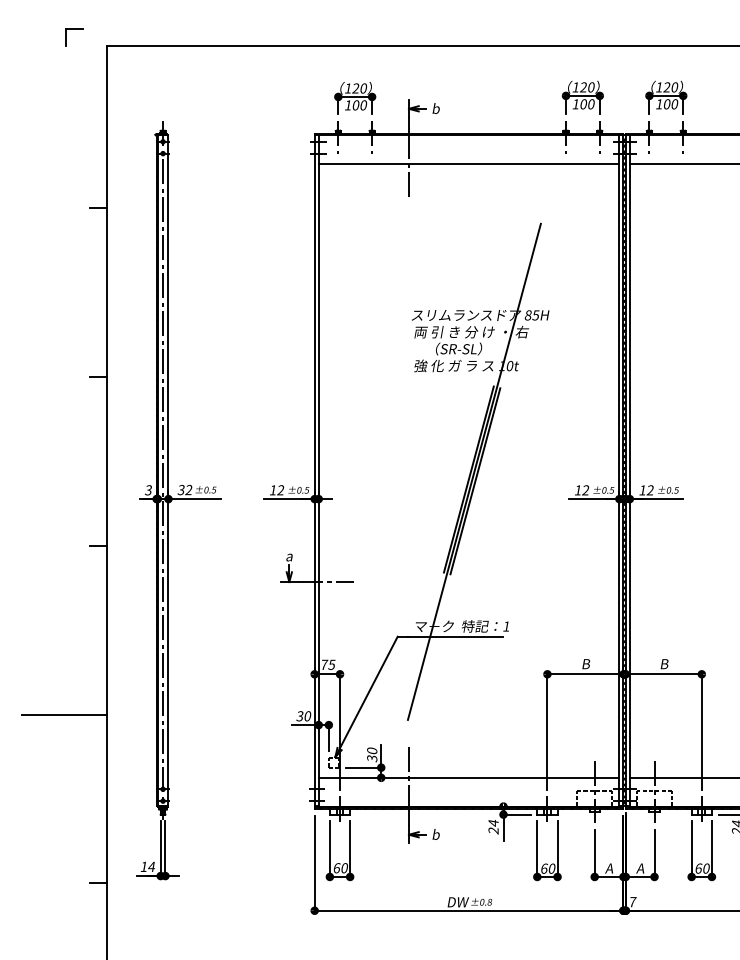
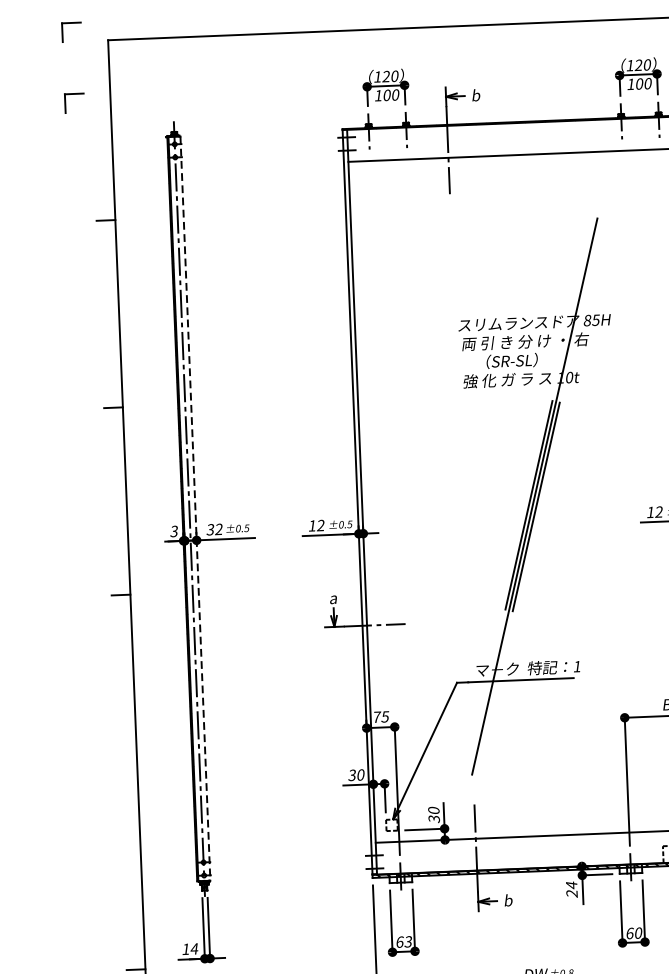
part: (74, 93) -> (74, 94), added
line: (168, 470) -> (195, 508), solid -> dashed
line: (64, 714) -> (90, 783), removed
text: (343, 868) -> (407, 942), 60 -> 63

